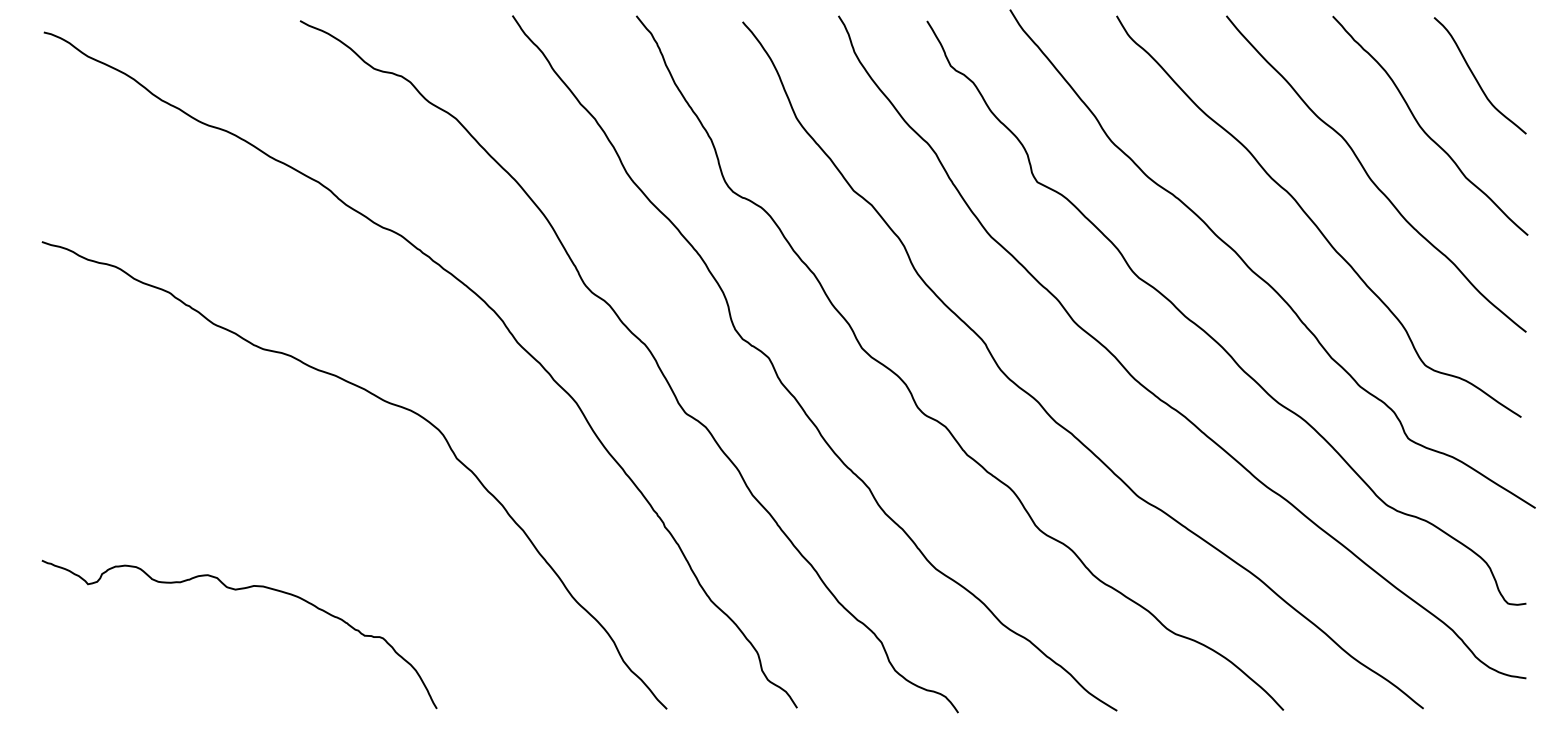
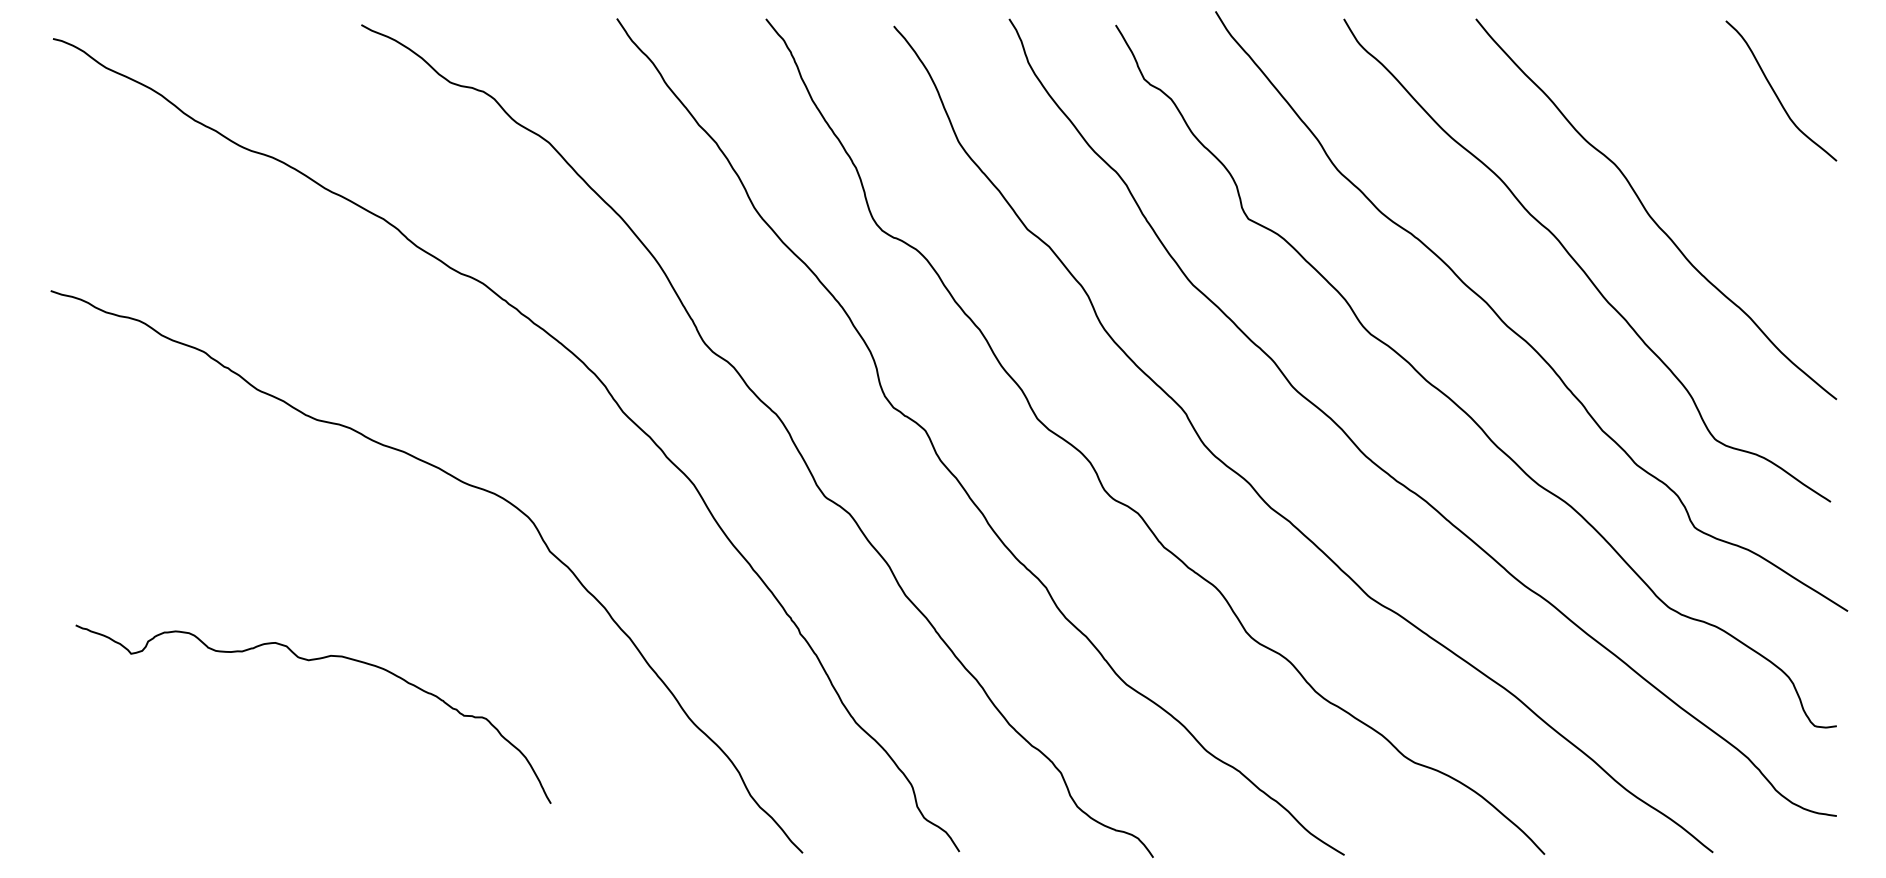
curve: (1424, 131) -> (1714, 157), removed
curve: (236, 590) -> (309, 661), moved

